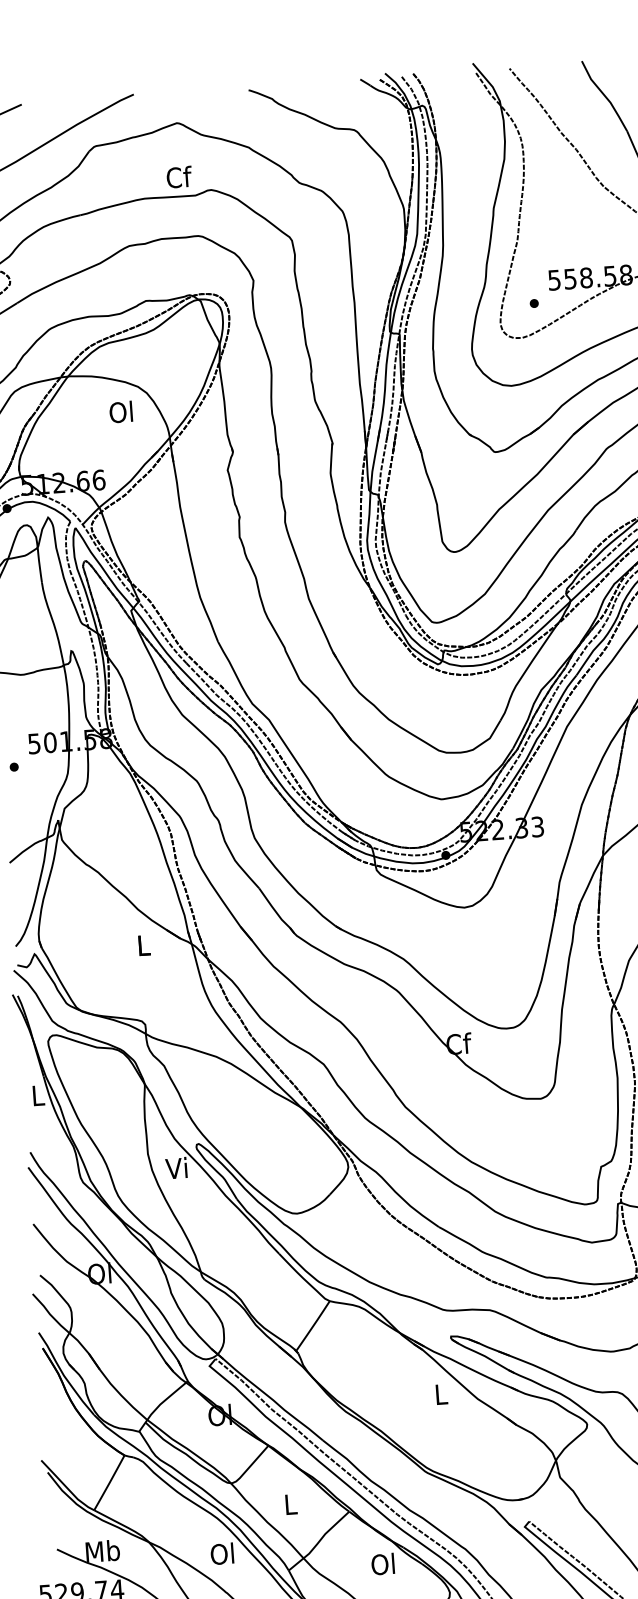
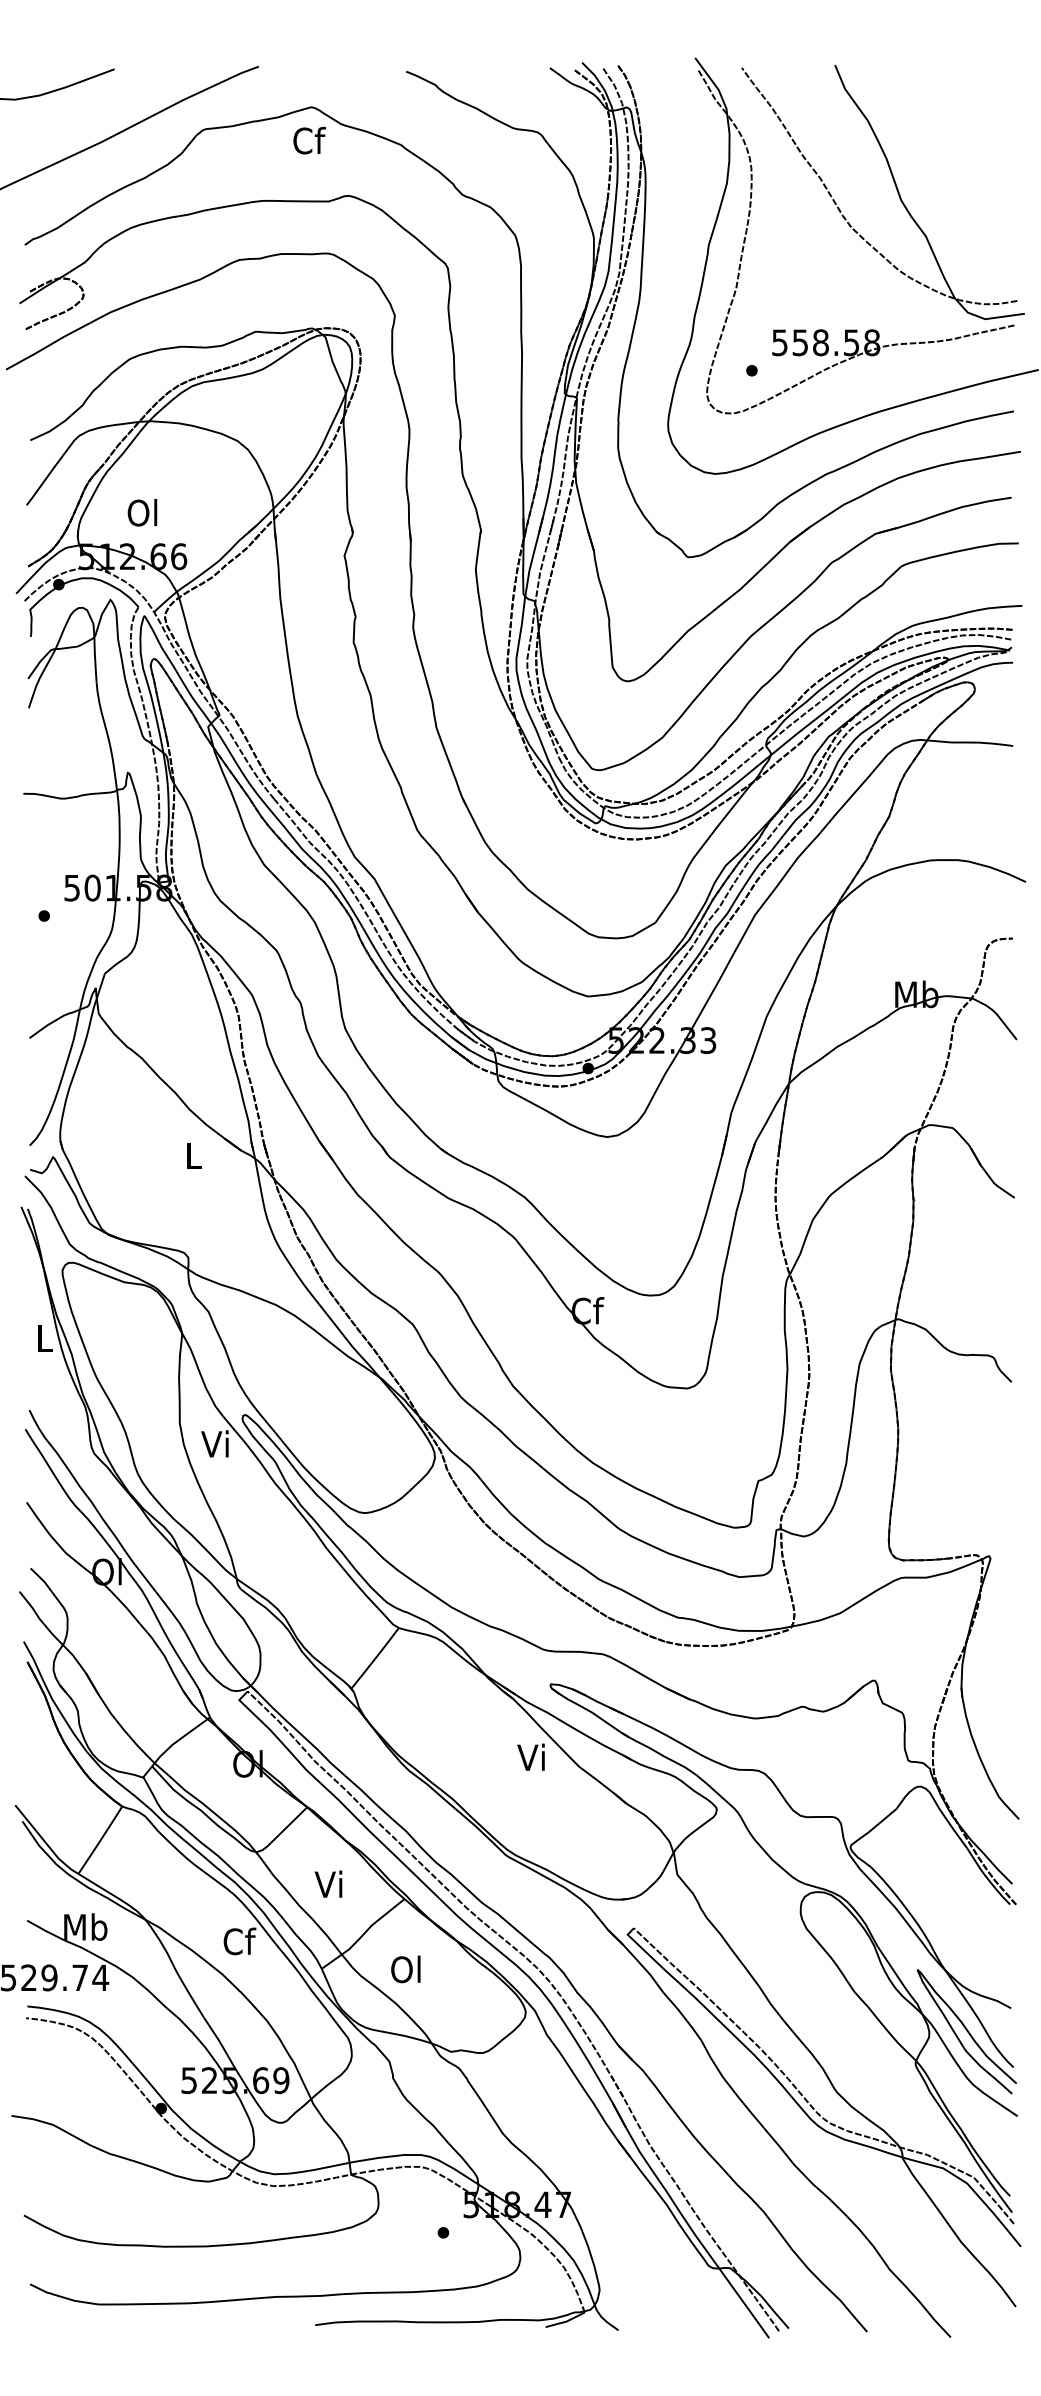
text: (179, 177) -> (309, 140), moved
text: (121, 411) -> (142, 512), moved
text: (439, 1393) -> (530, 1756), L -> Vi
text: (289, 1503) -> (328, 1883), L -> Vi
text: (223, 1553) -> (239, 1941), Ol -> Cf
text: (382, 1564) -> (405, 1969), moved

